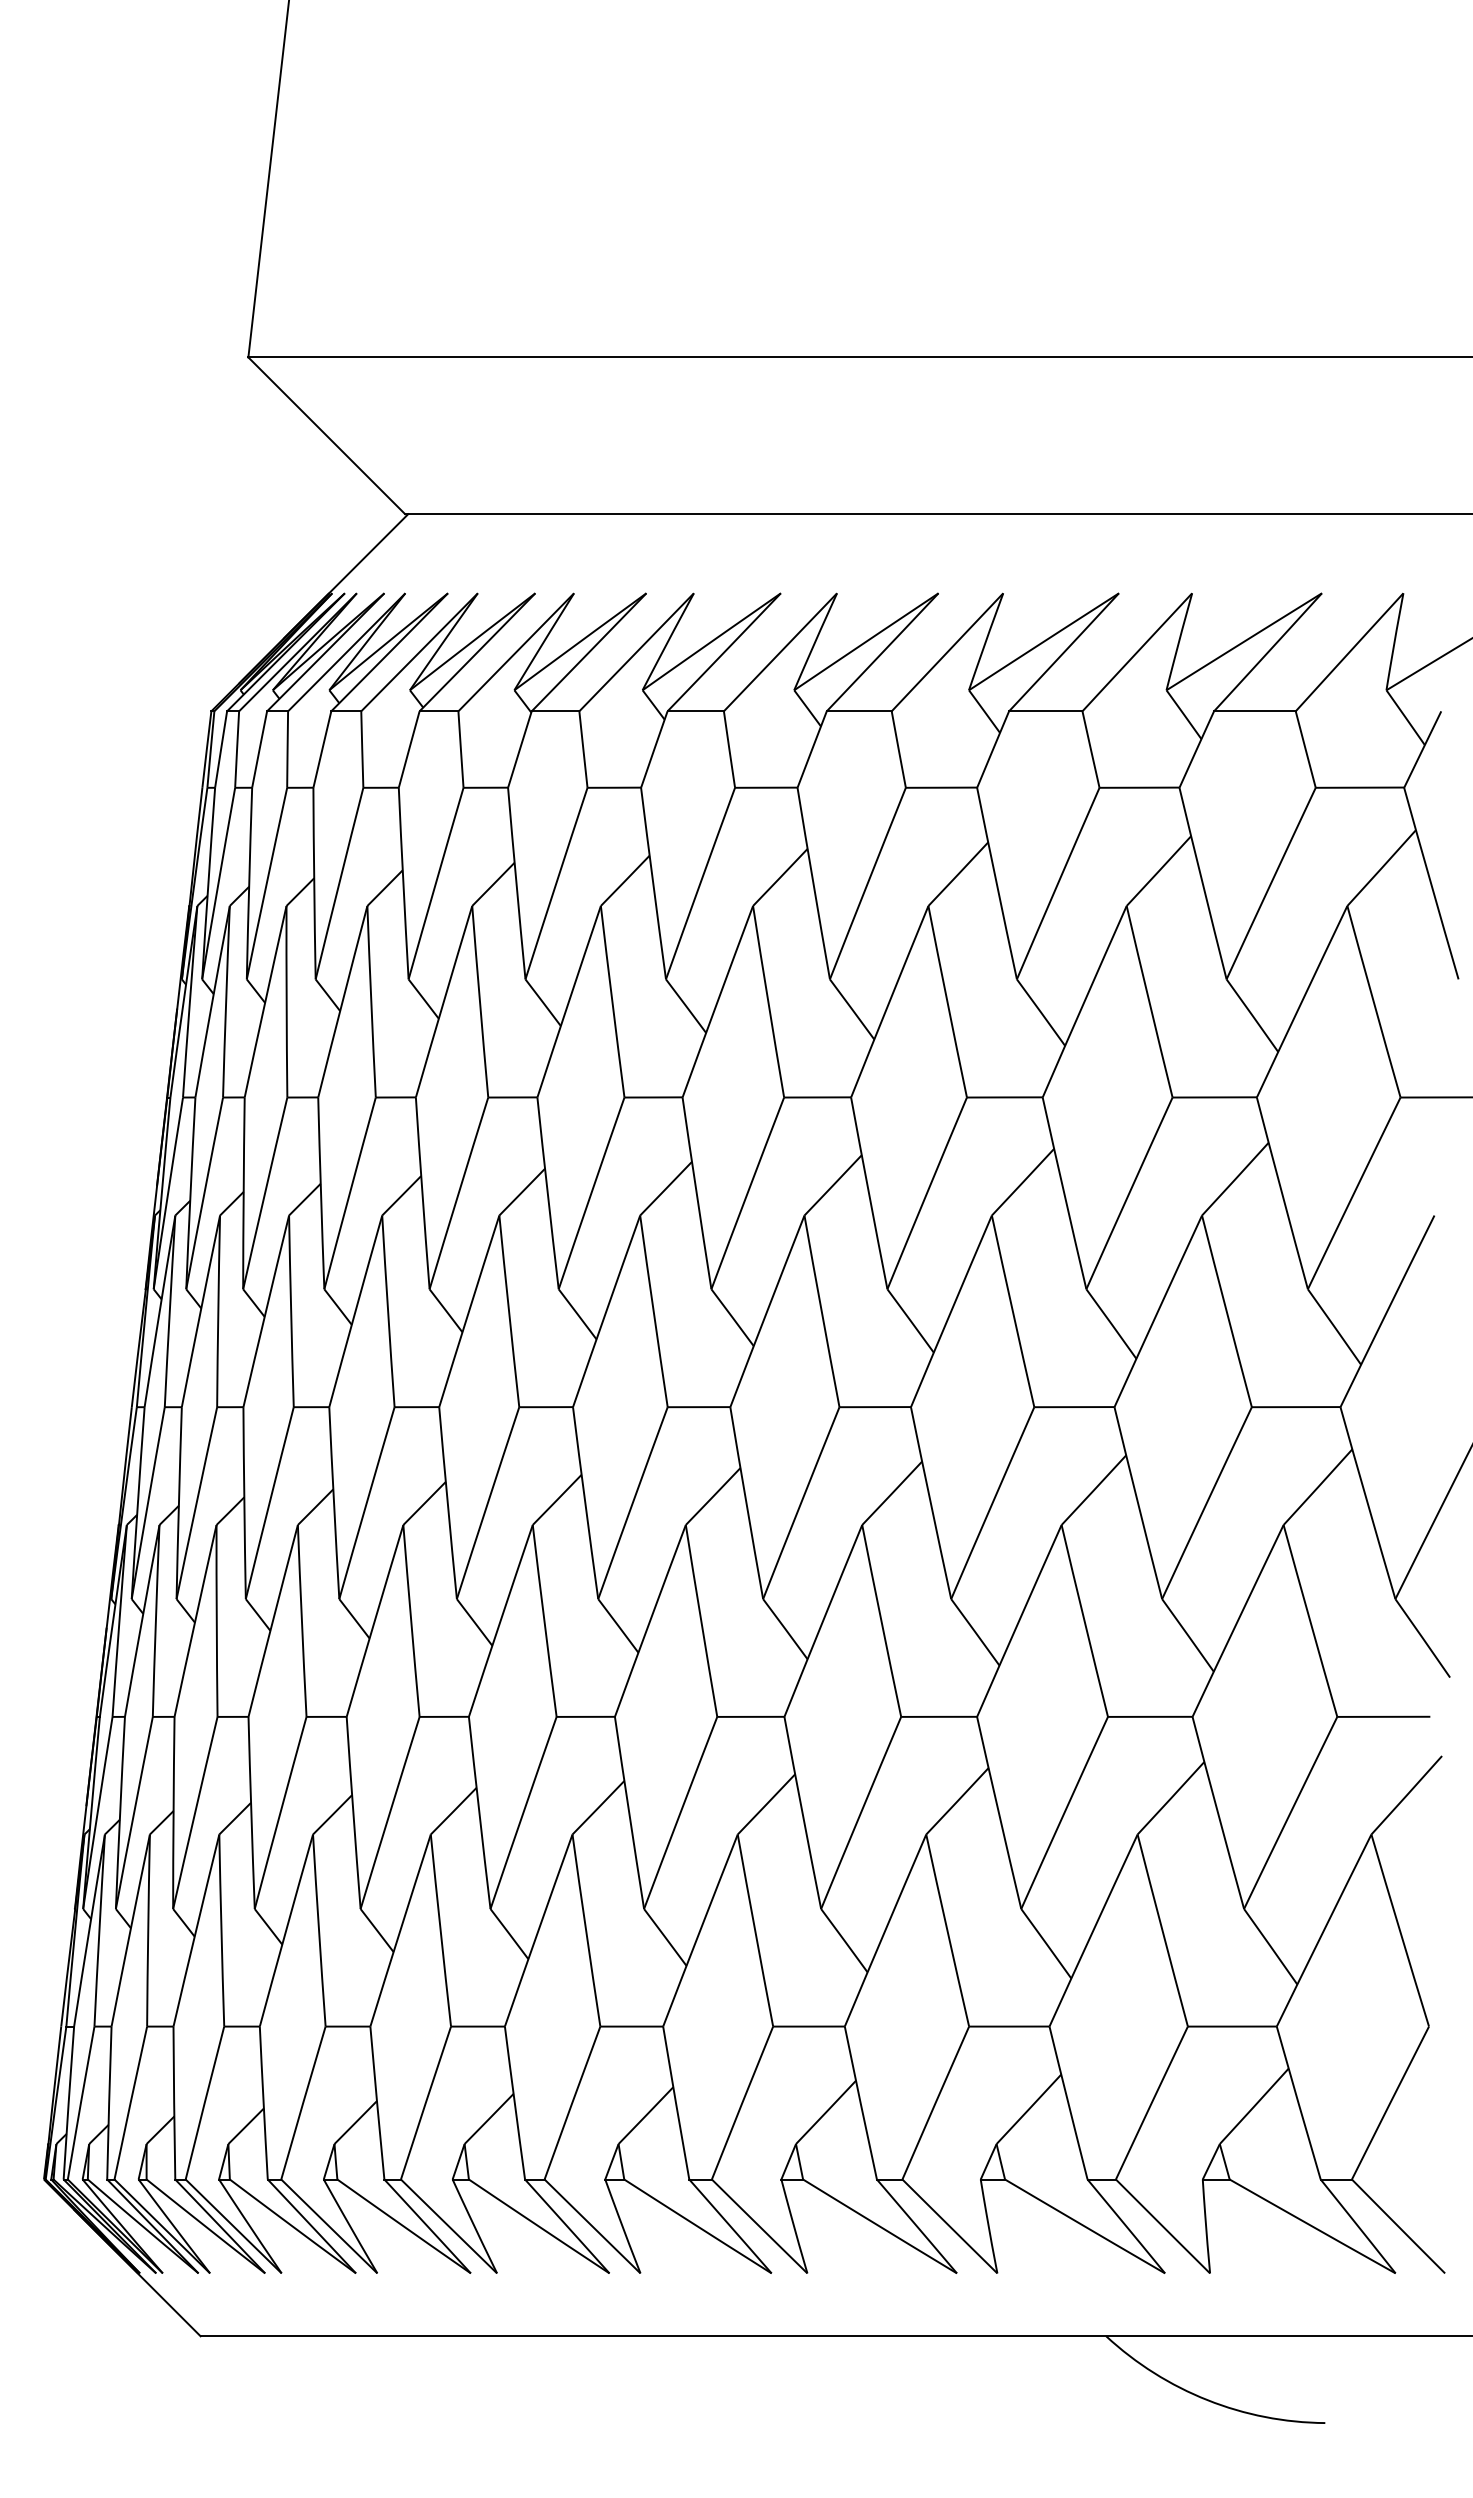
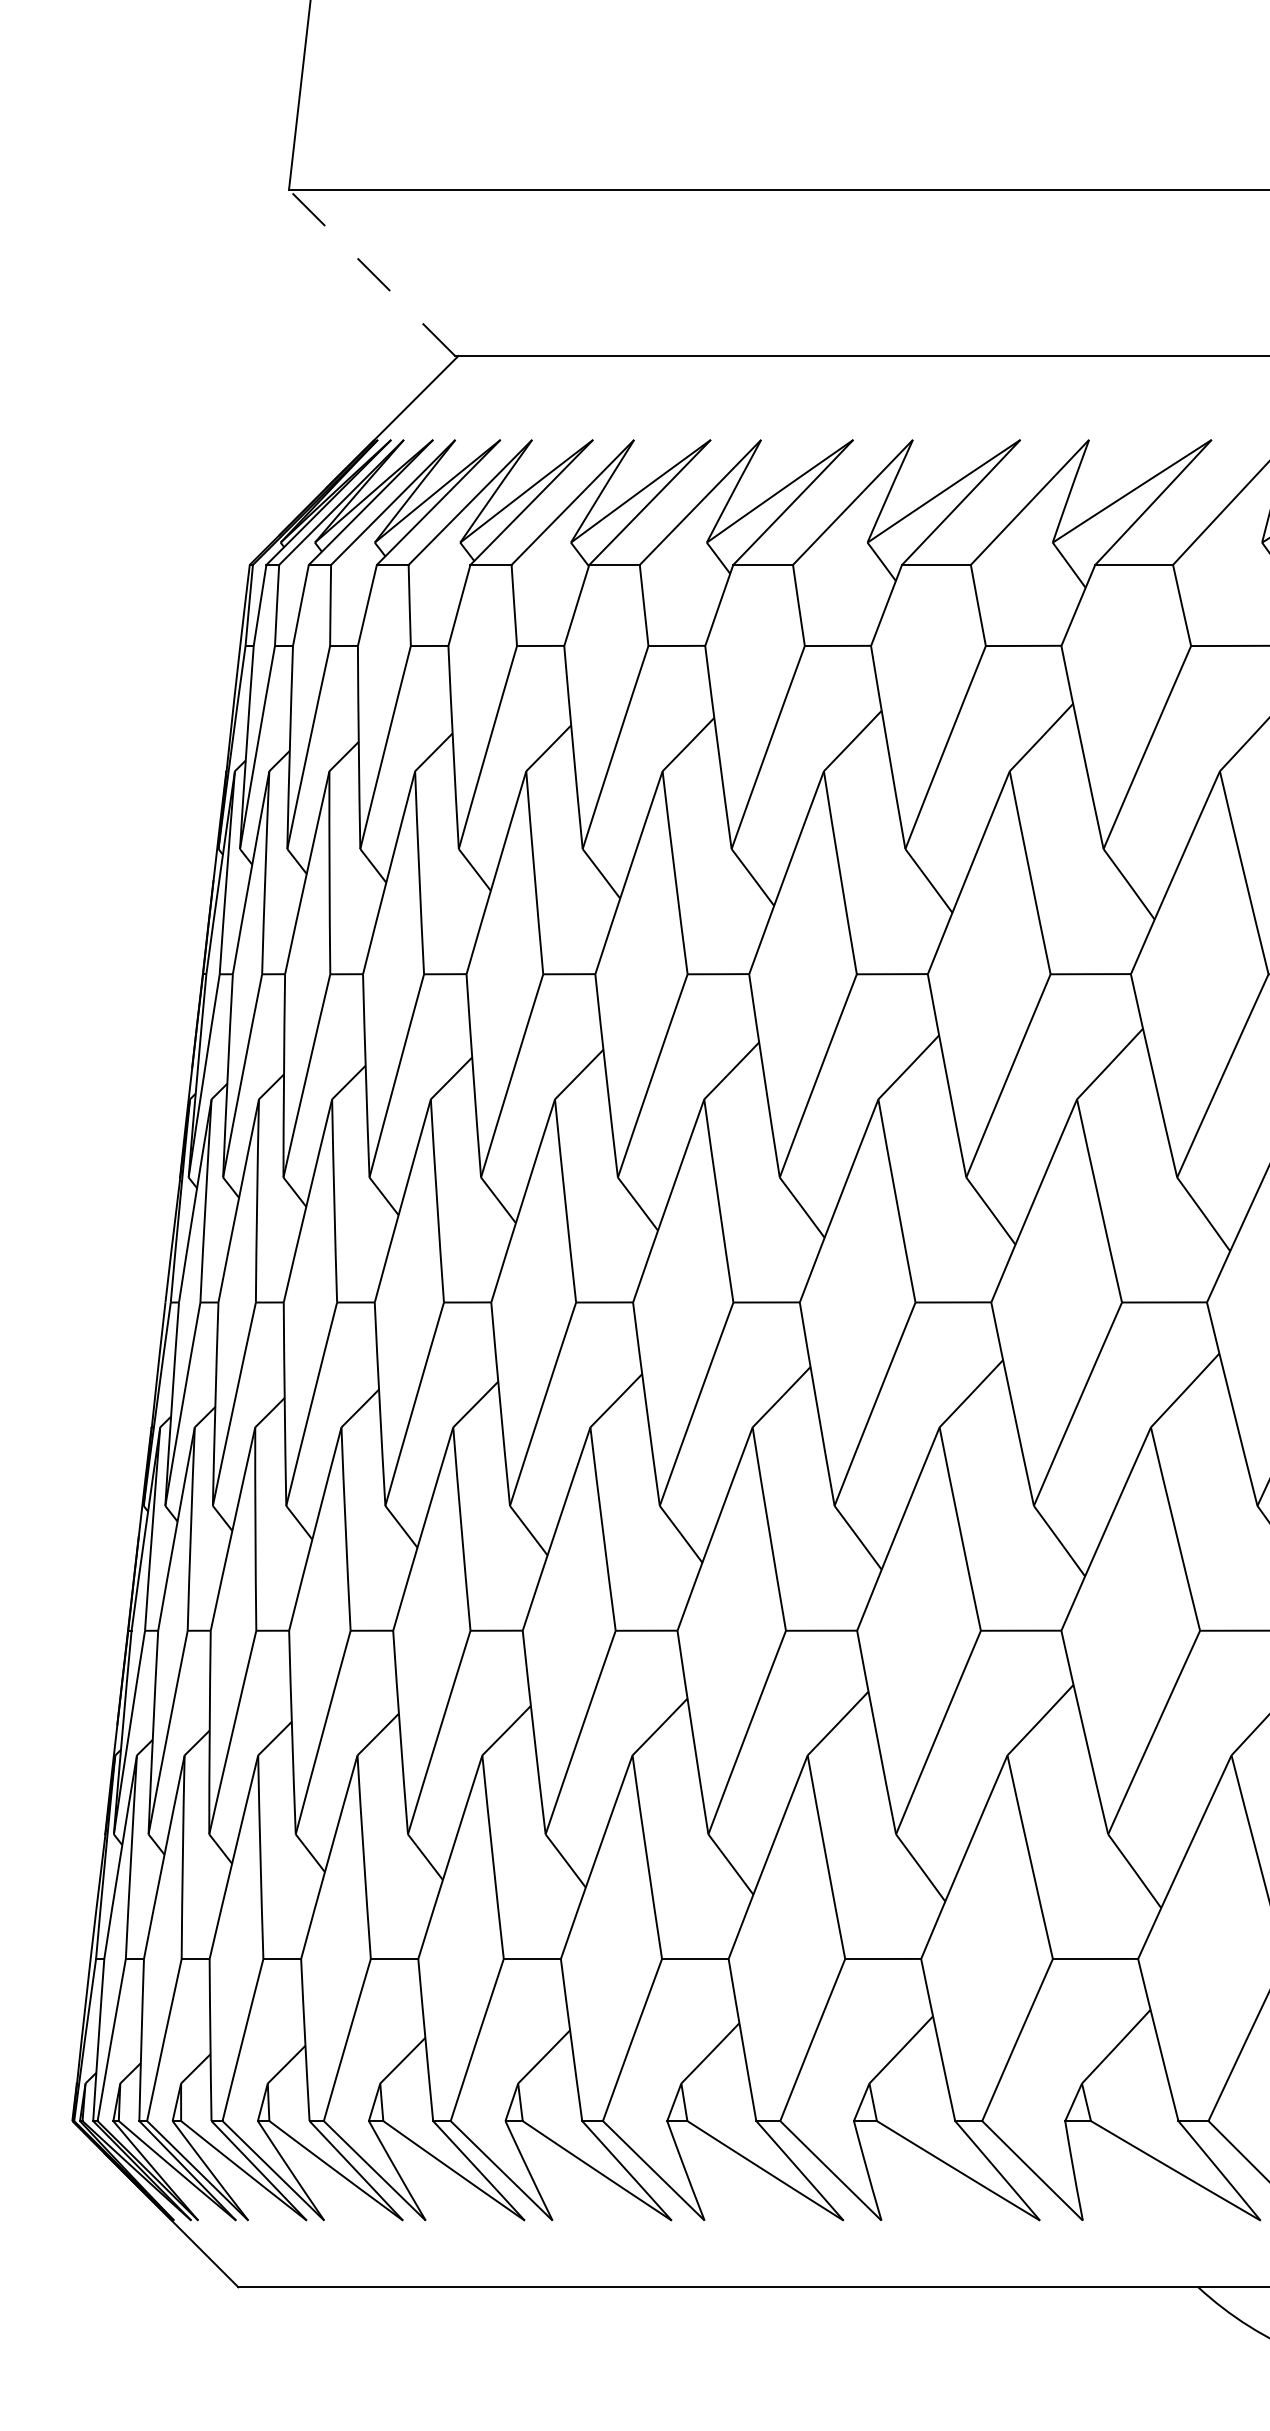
line: (326, 435) -> (371, 272), solid -> dashed

